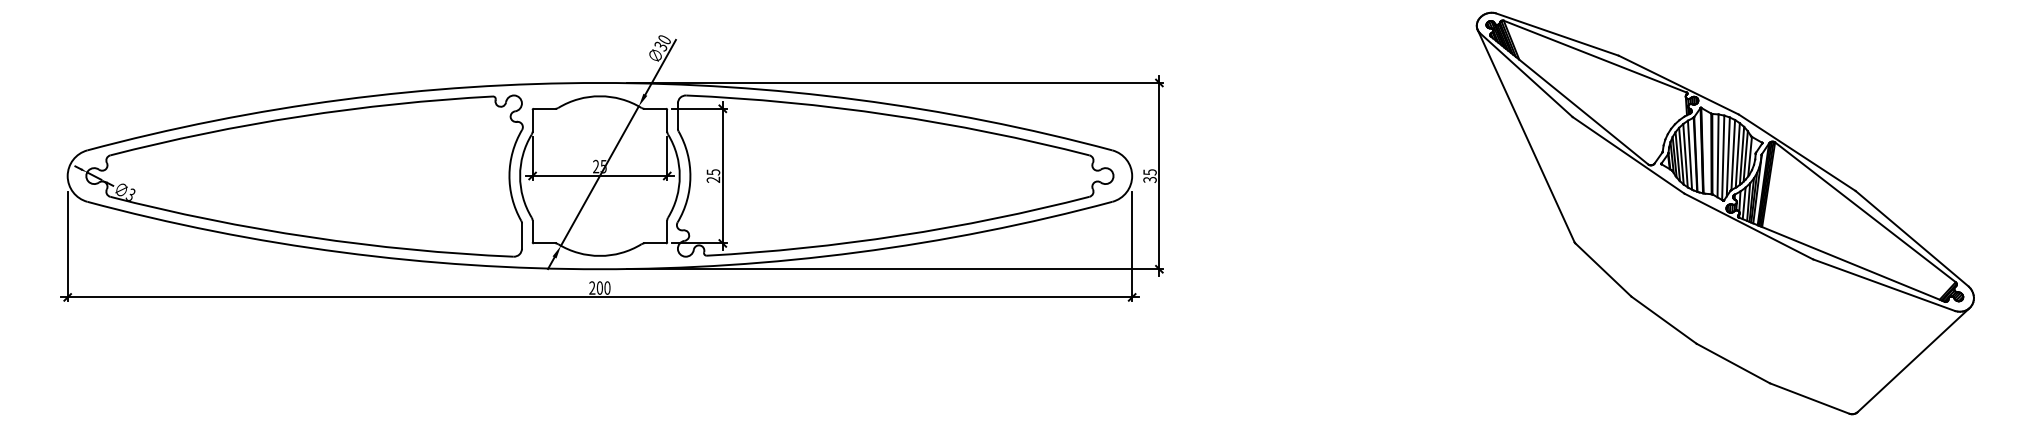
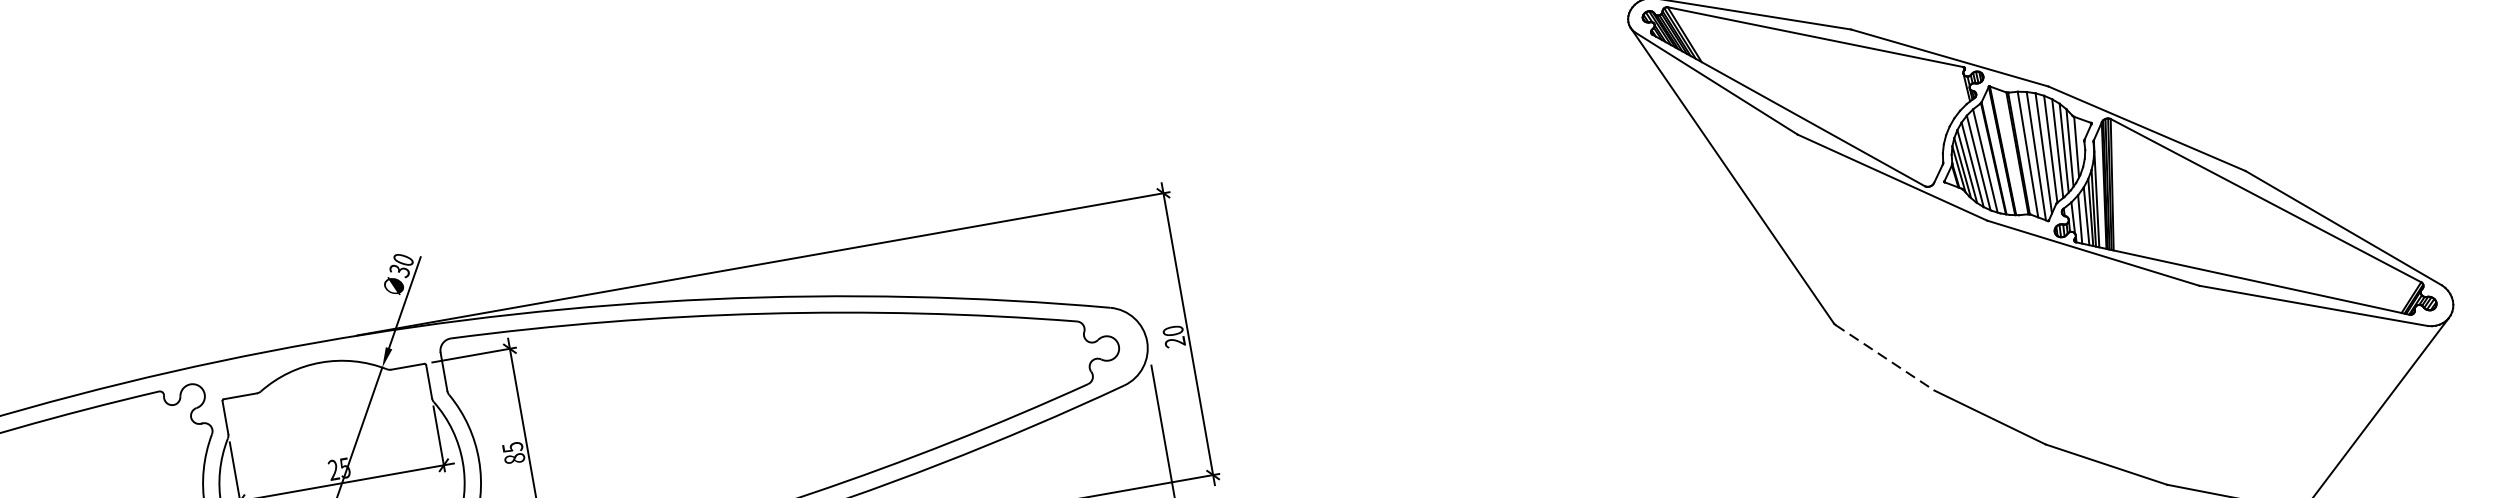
text: (1149, 175) -> (1173, 335), 35 -> 20
text: (713, 179) -> (514, 458), 25 -> 85
line: (1603, 270) -> (1885, 358), solid -> dashed

